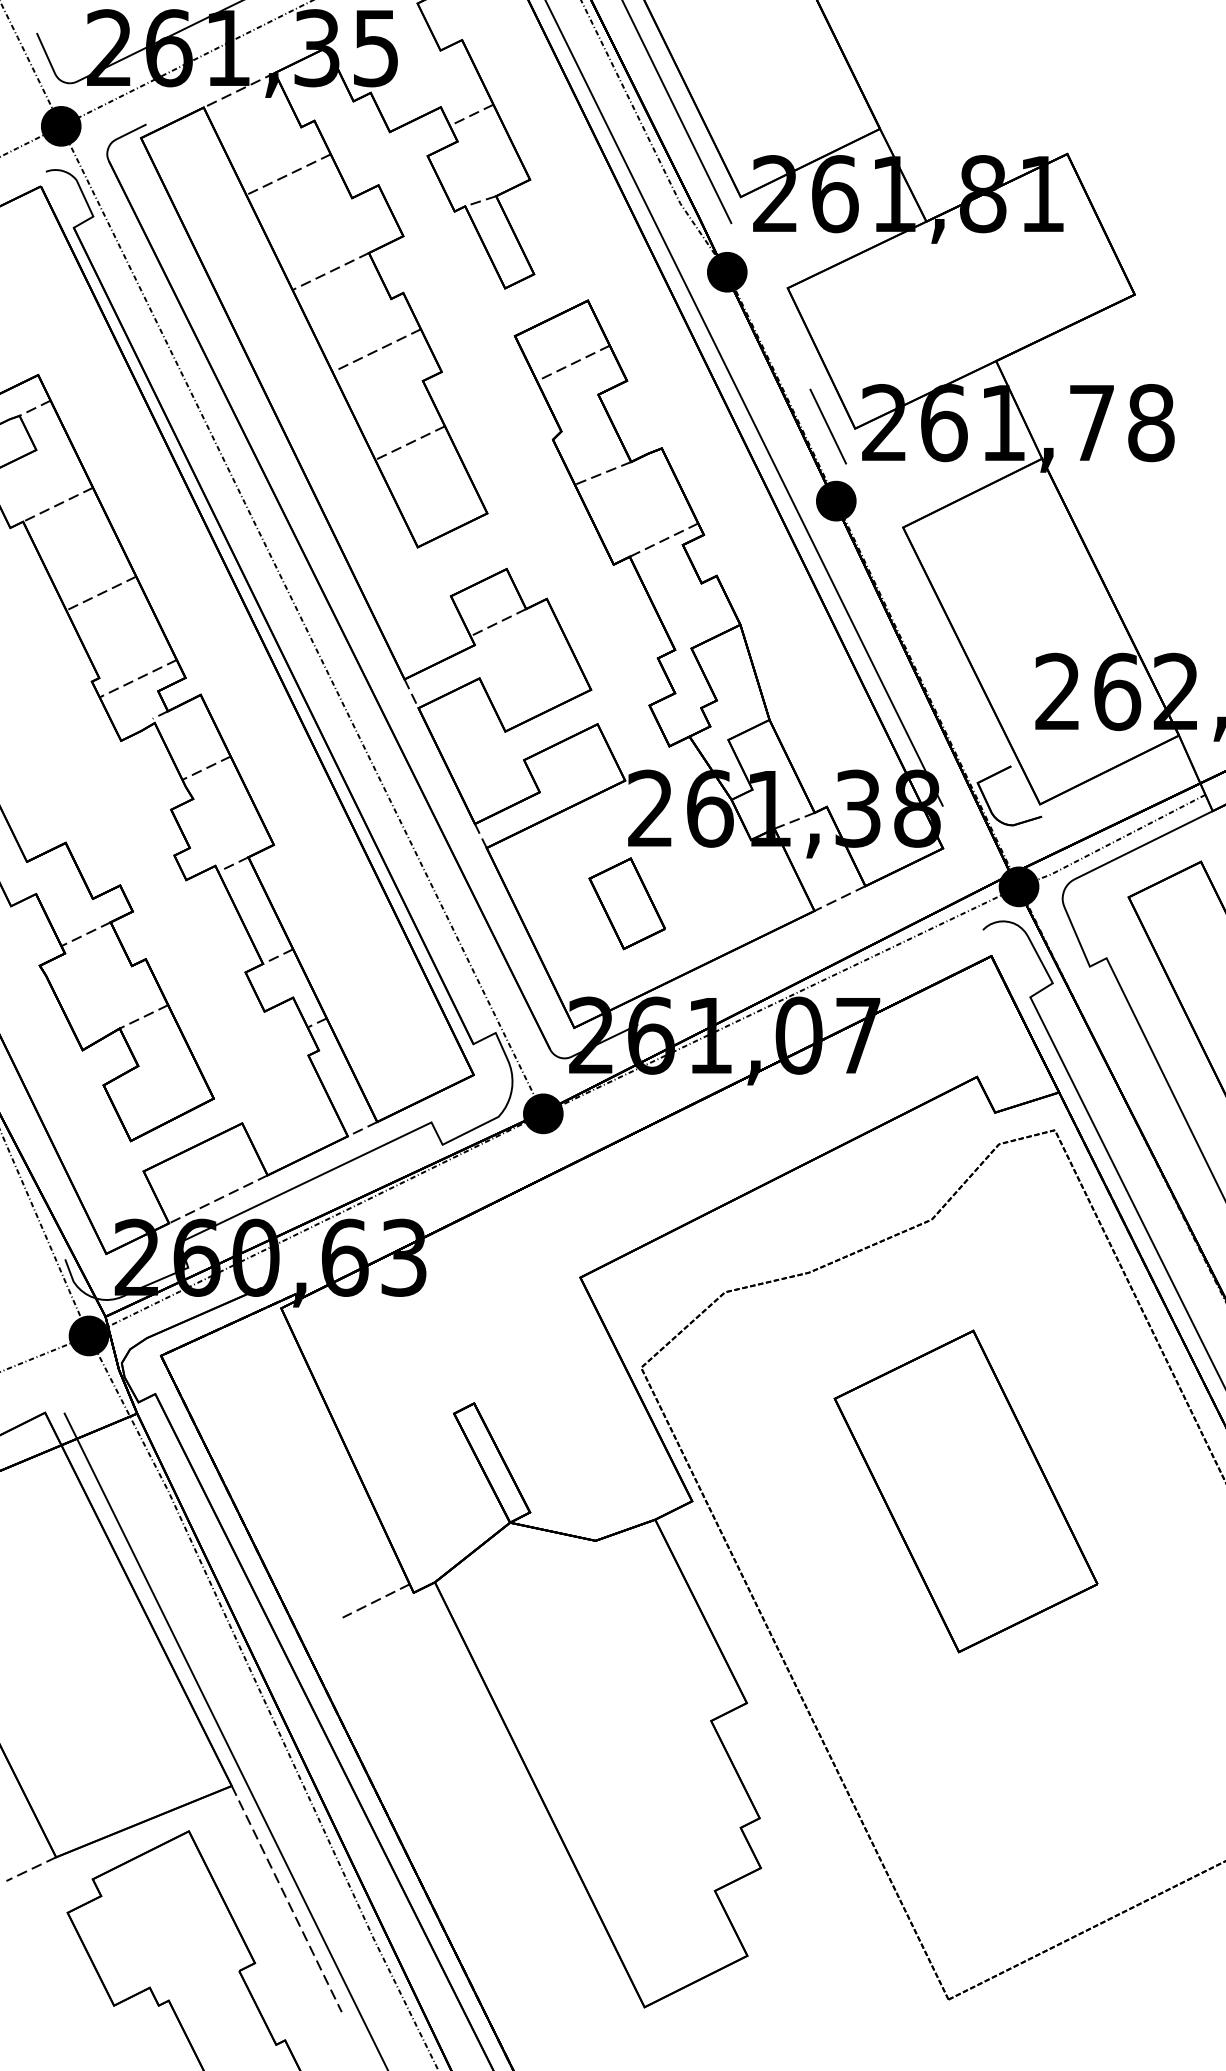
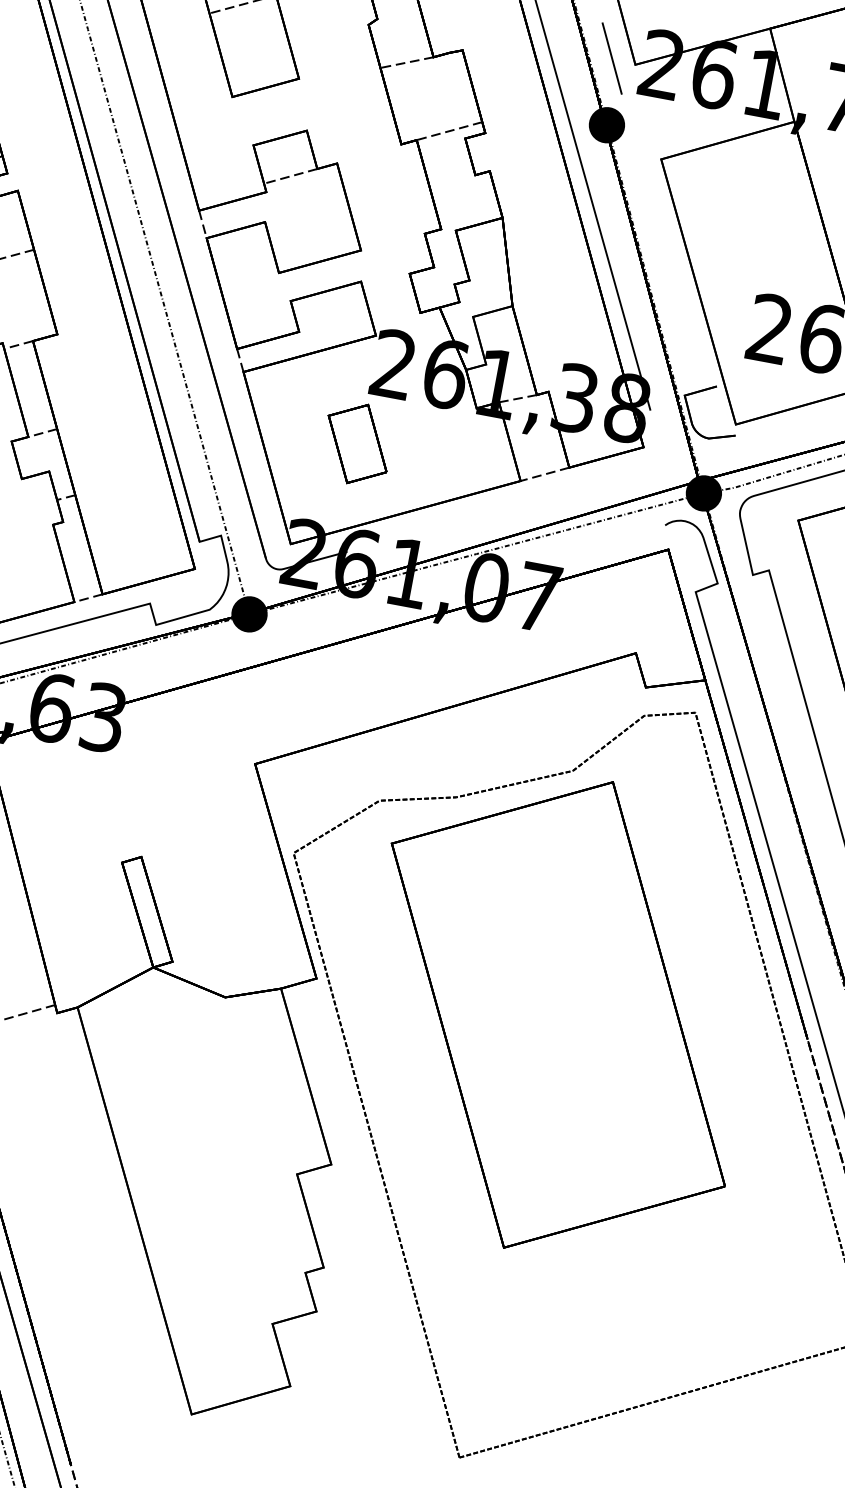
part: (965, 1491) -> (557, 1014), size x1.67

